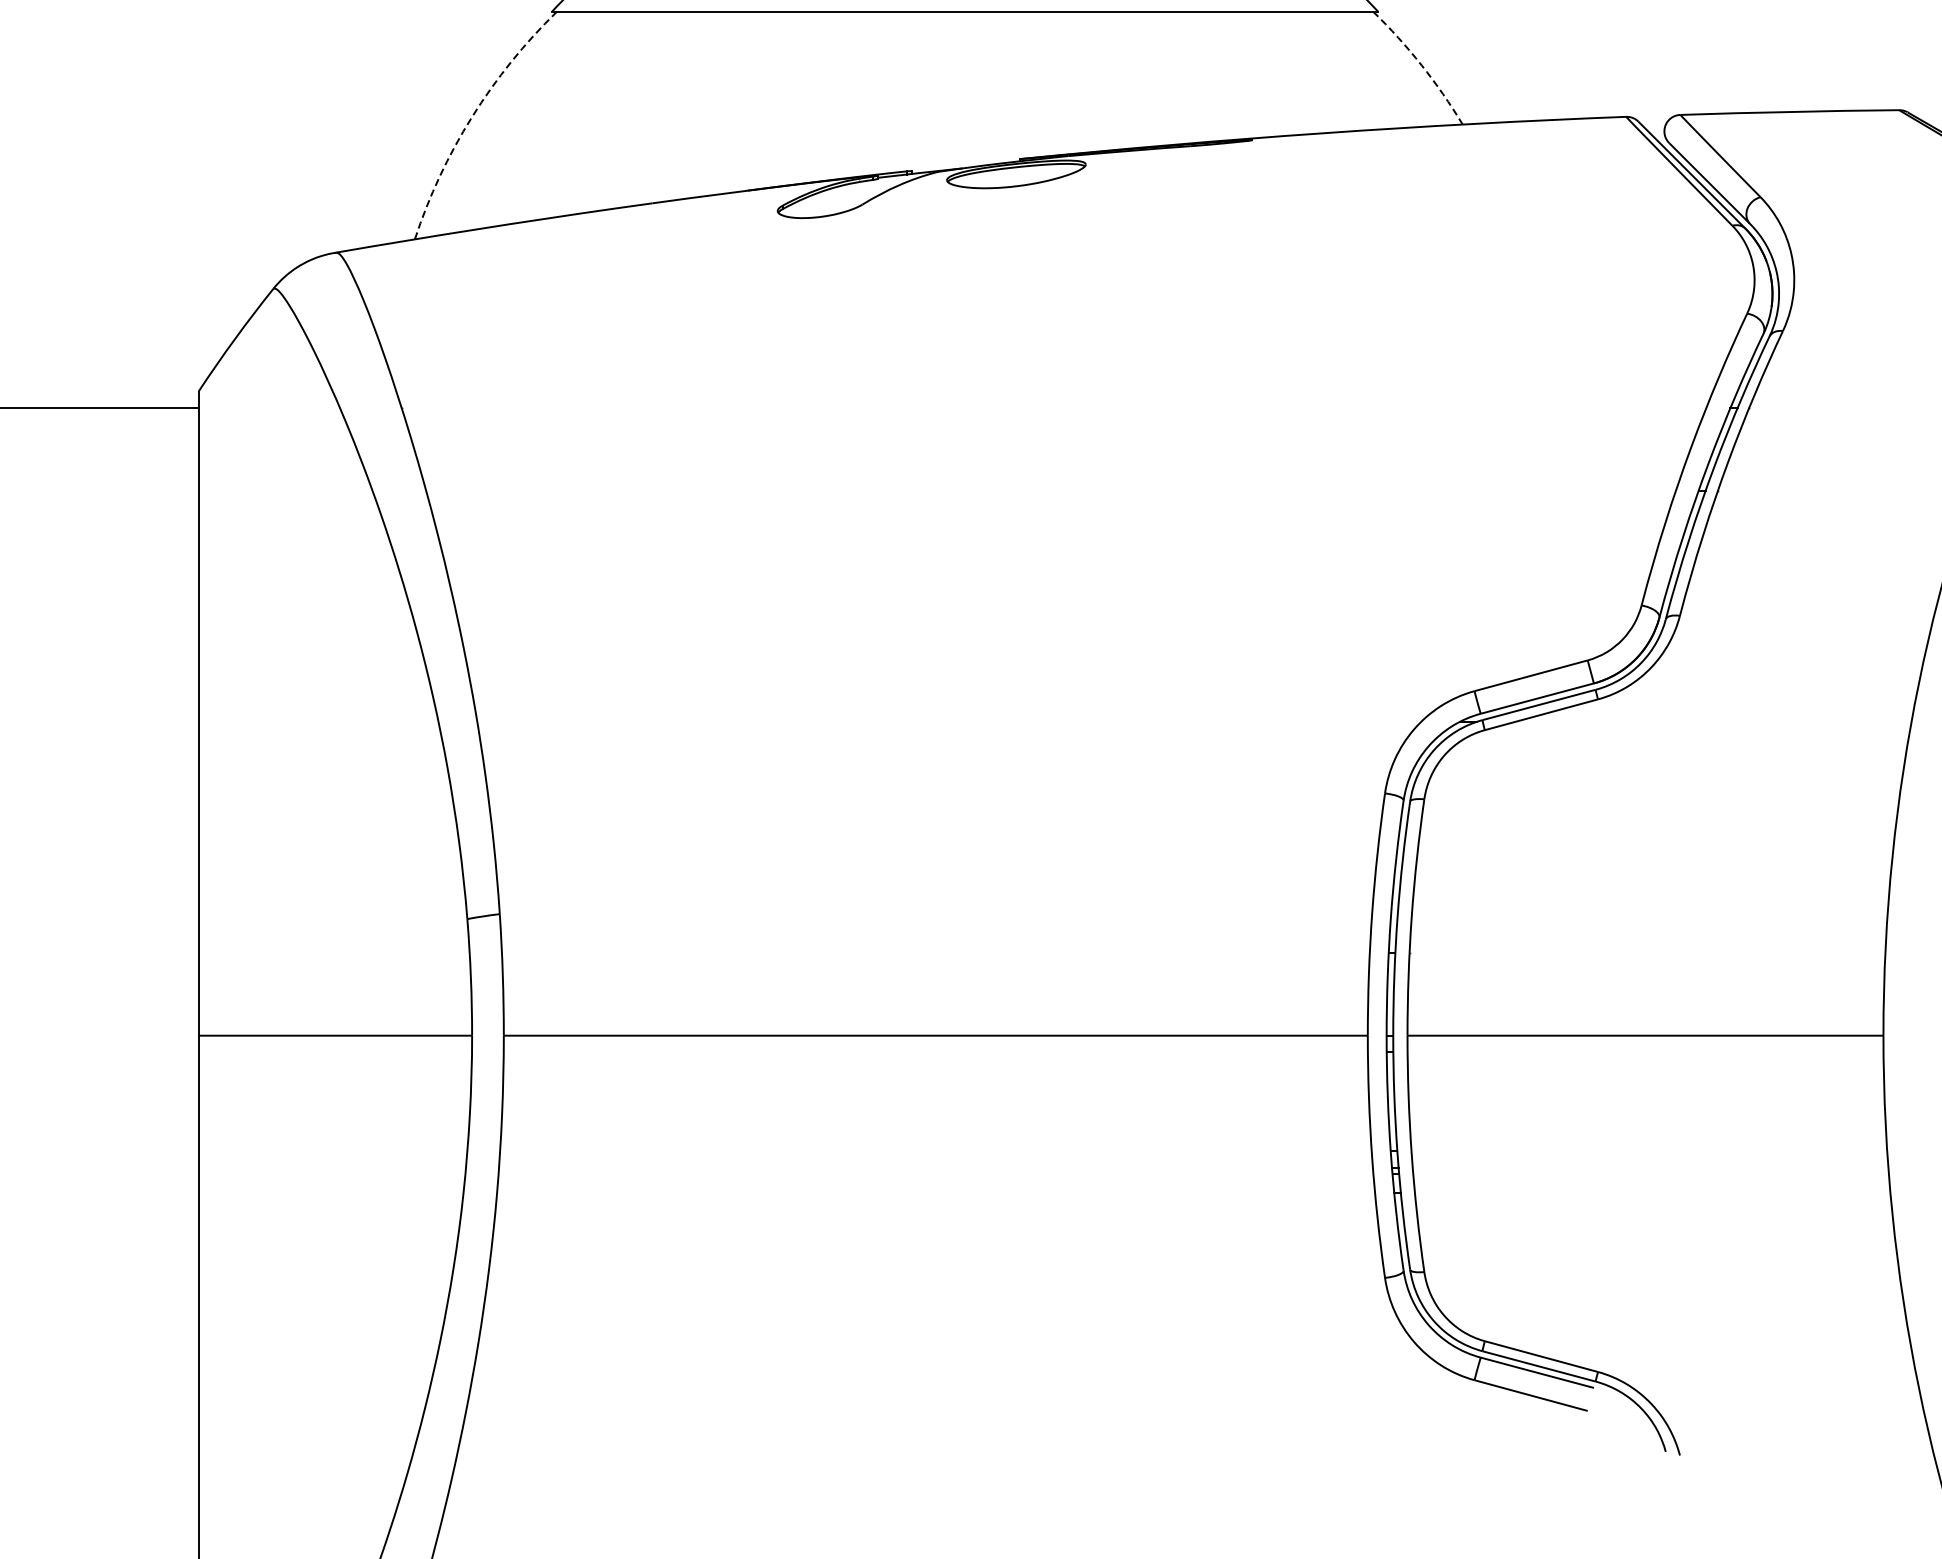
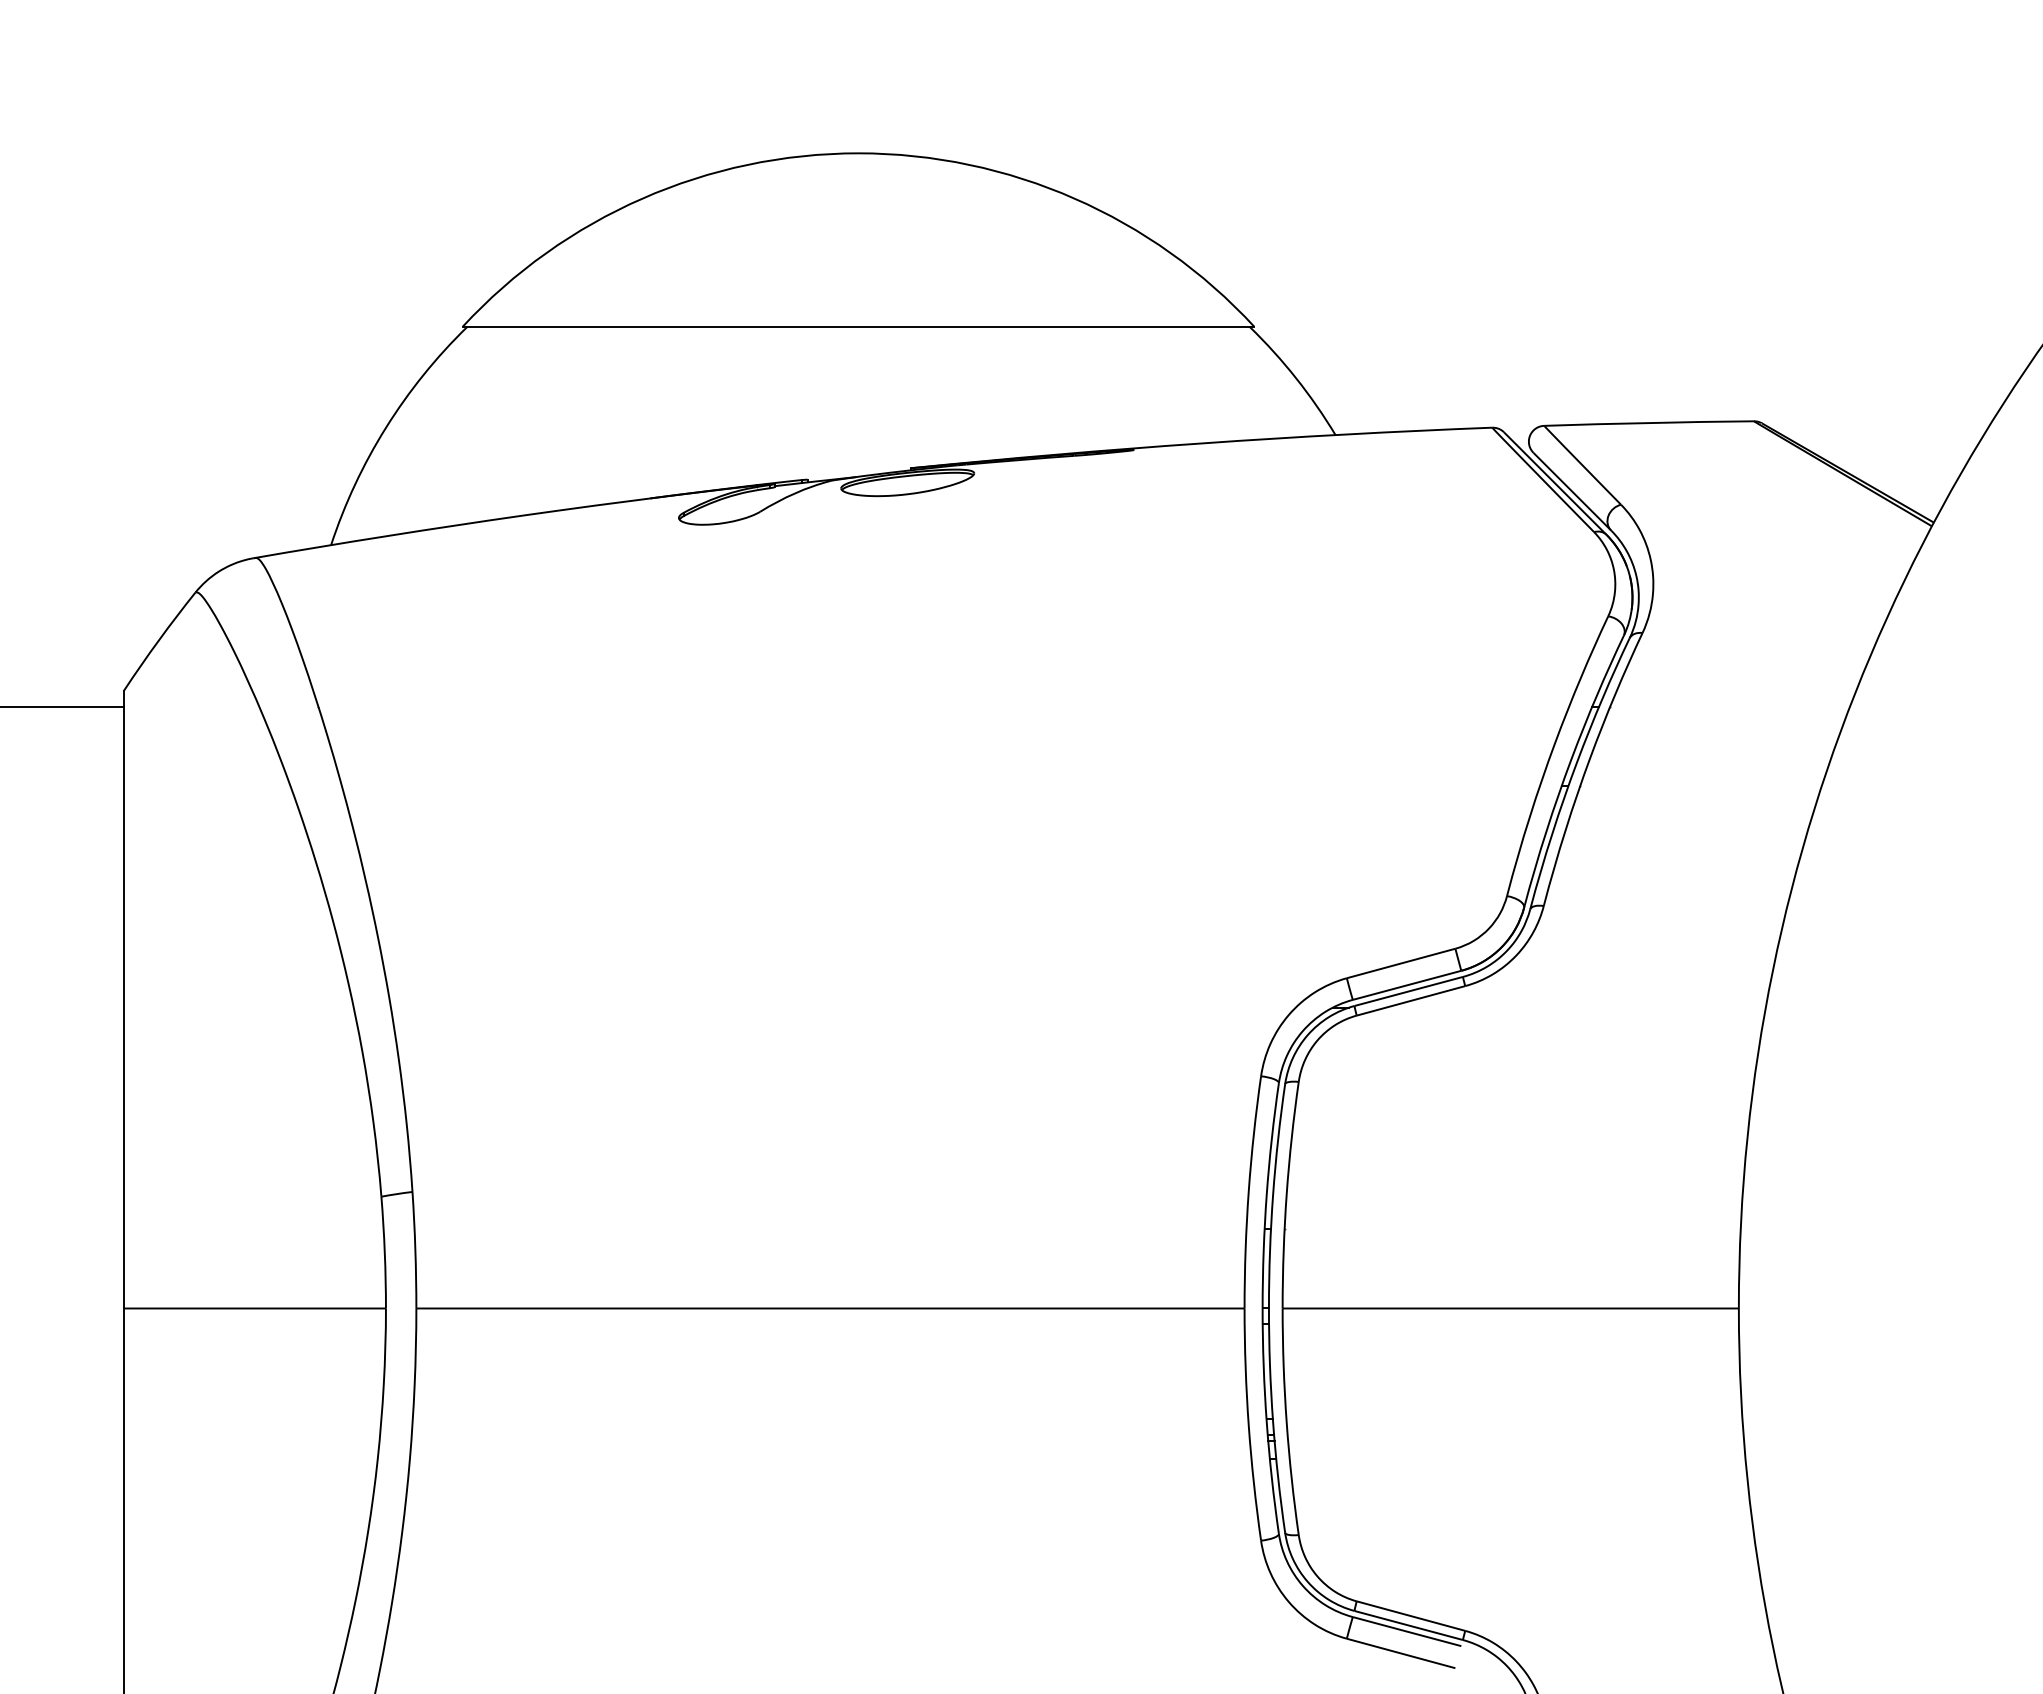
arc: (1421, 65) -> (1296, 378), dashed -> solid
arc: (472, 116) -> (386, 427), dashed -> solid

